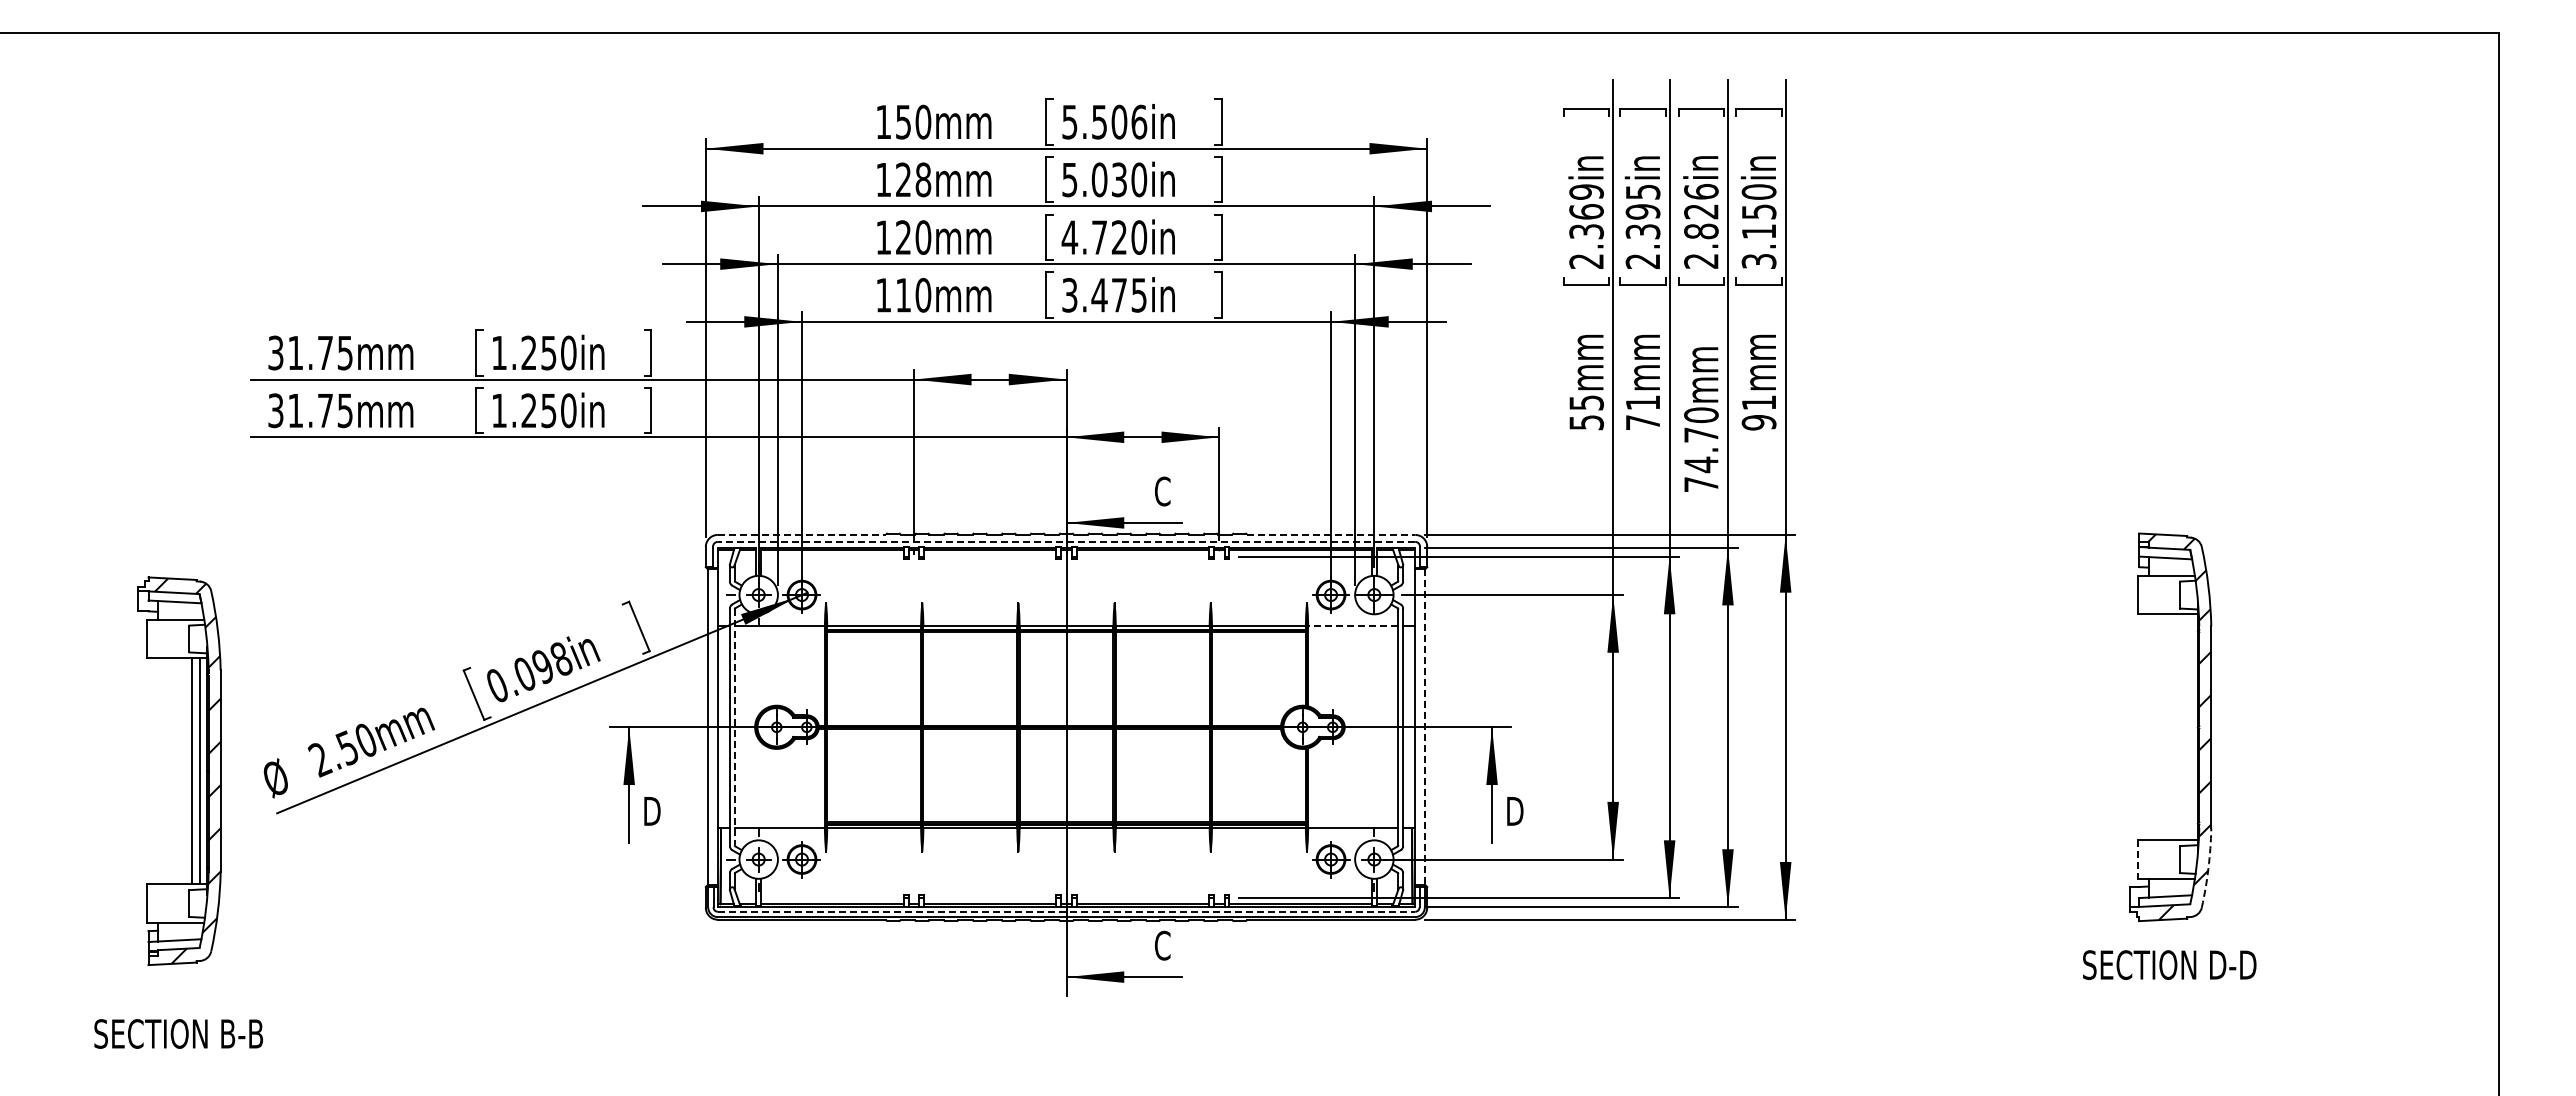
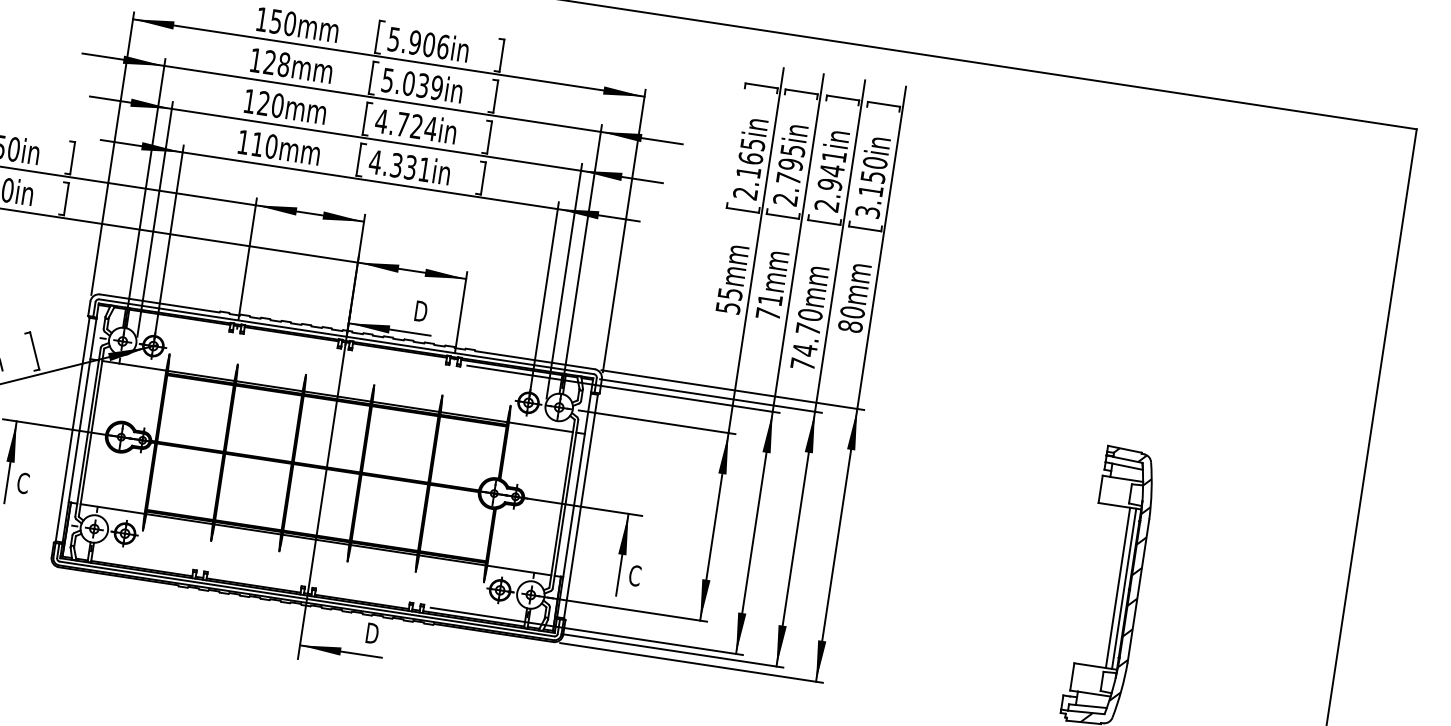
text: (1099, 121) -> (415, 42), 5.506in -> 5.906in
text: (1139, 179) -> (437, 87), 5.030in -> 5.039in
text: (1586, 211) -> (750, 158), 2.369in -> 2.165in
text: (1701, 211) -> (832, 170), 2.826in -> 2.941in
text: (1642, 231) -> (788, 178), 2.395in -> 2.795in
text: (1139, 237) -> (431, 128), 4.720in -> 4.724in
text: (1103, 295) -> (399, 166), 3.475in -> 4.331in
text: (1758, 412) -> (851, 319), 91mm -> 80mm
text: (1163, 491) -> (420, 311), C -> D
line: (802, 534) -> (160, 303), dashed -> solid
line: (1331, 534) -> (535, 359), dashed -> solid
line: (1066, 541) -> (346, 336), dashed -> solid
line: (1352, 626) -> (540, 427), dashed -> solid
line: (734, 727) -> (91, 432), dashed -> solid
line: (1424, 727) -> (580, 506), dashed -> solid
line: (2182, 727) -> (1118, 588), added
line: (2191, 727) -> (1124, 589), added
text: (651, 811) -> (23, 483), D -> C
text: (1514, 811) -> (635, 575), D -> C
line: (2137, 860) -> (1071, 677), dashed -> solid
arc: (2208, 868) -> (1121, 690), dashed -> solid
line: (1066, 911) -> (307, 598), dashed -> solid
text: (1163, 945) -> (372, 633), C -> D

